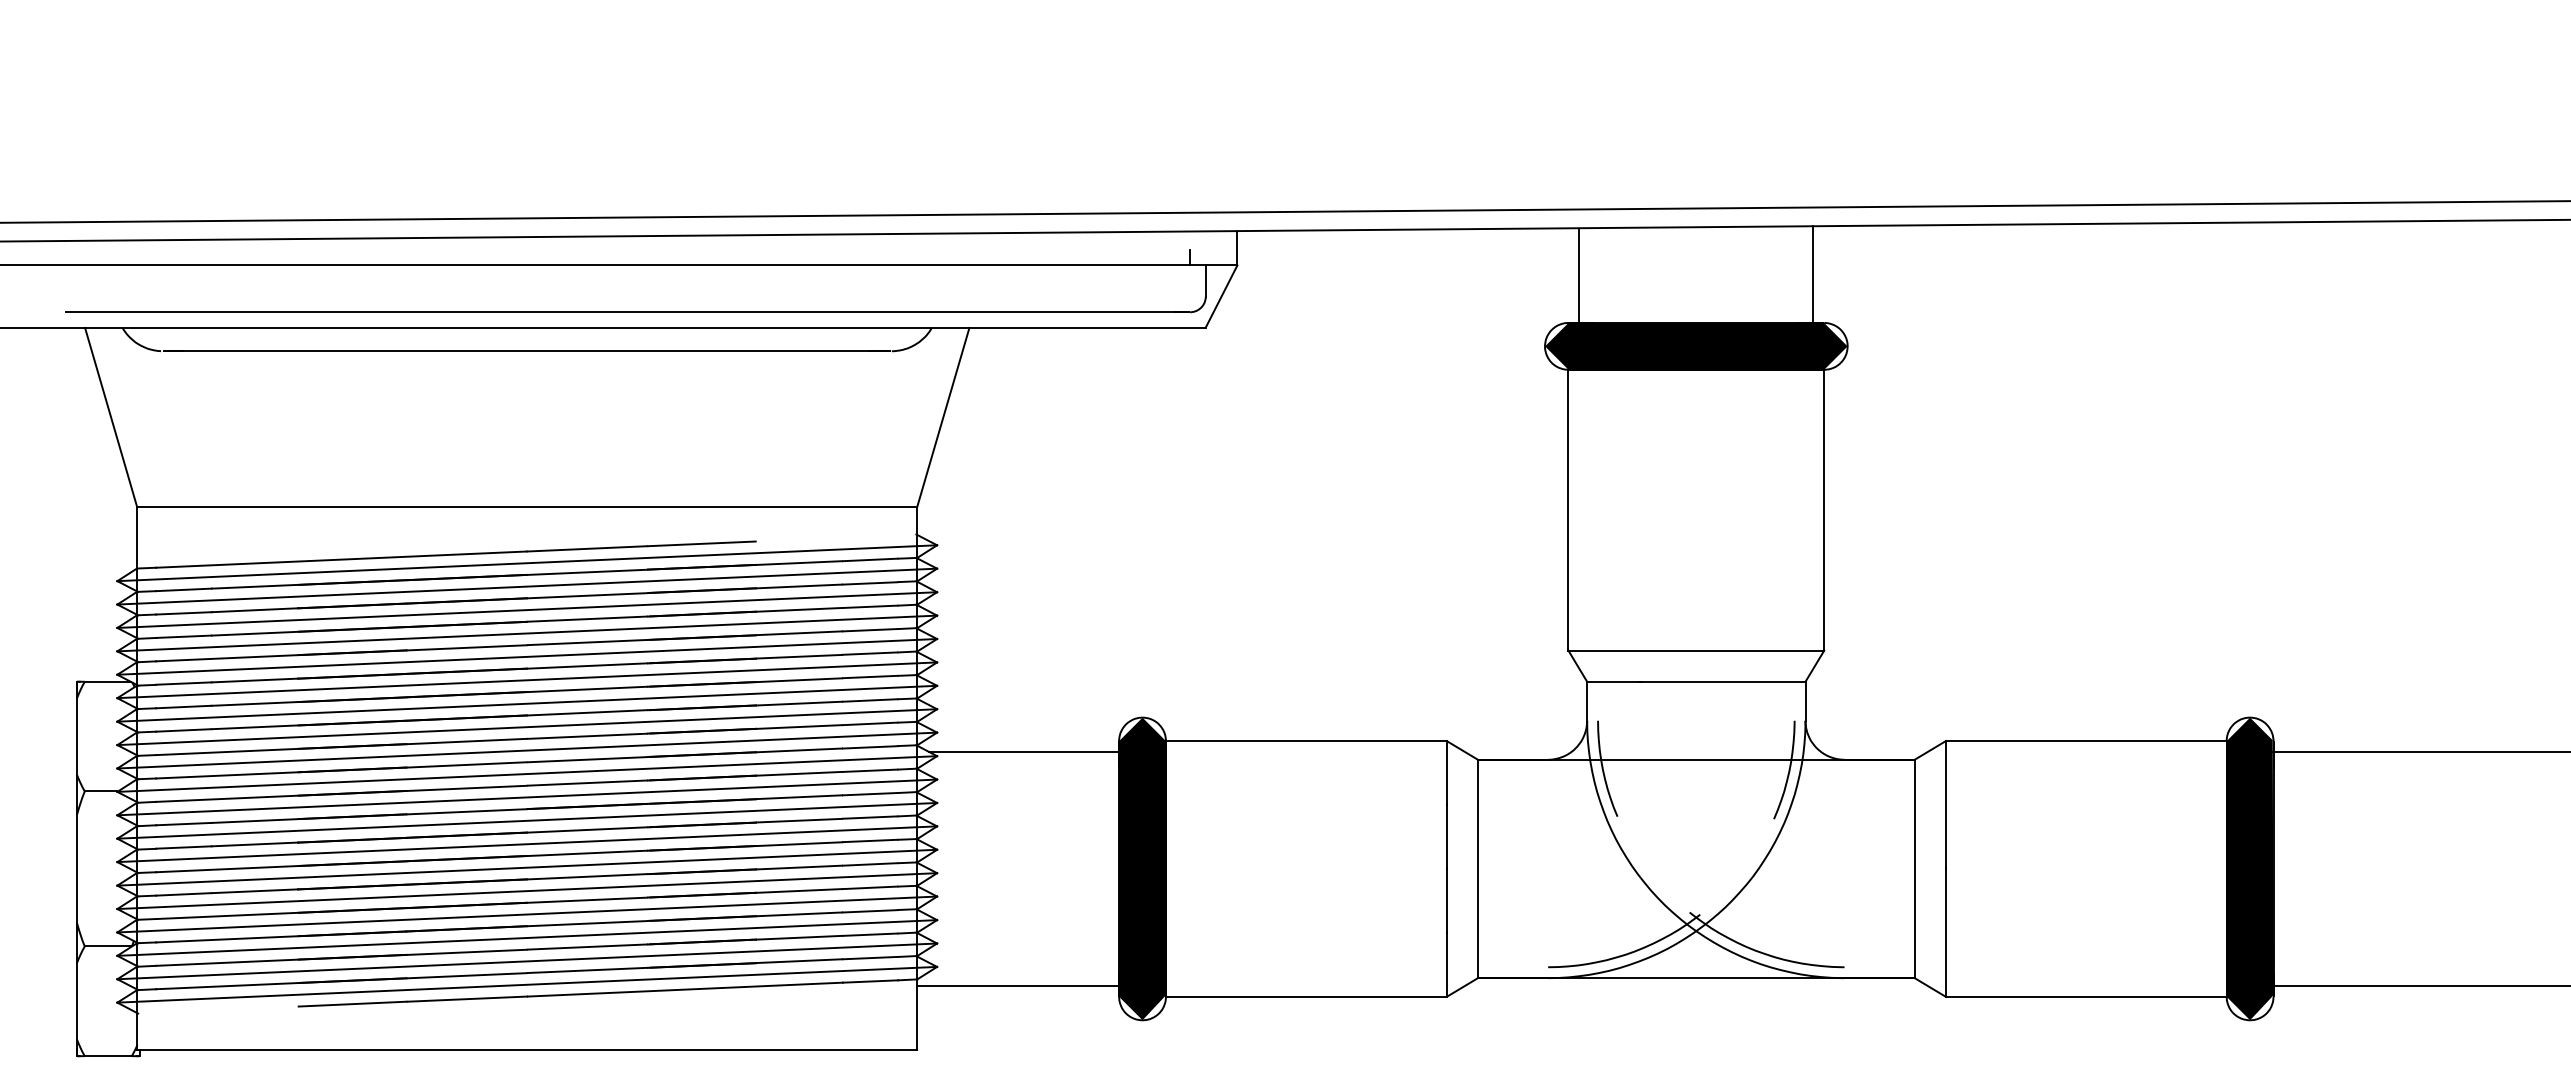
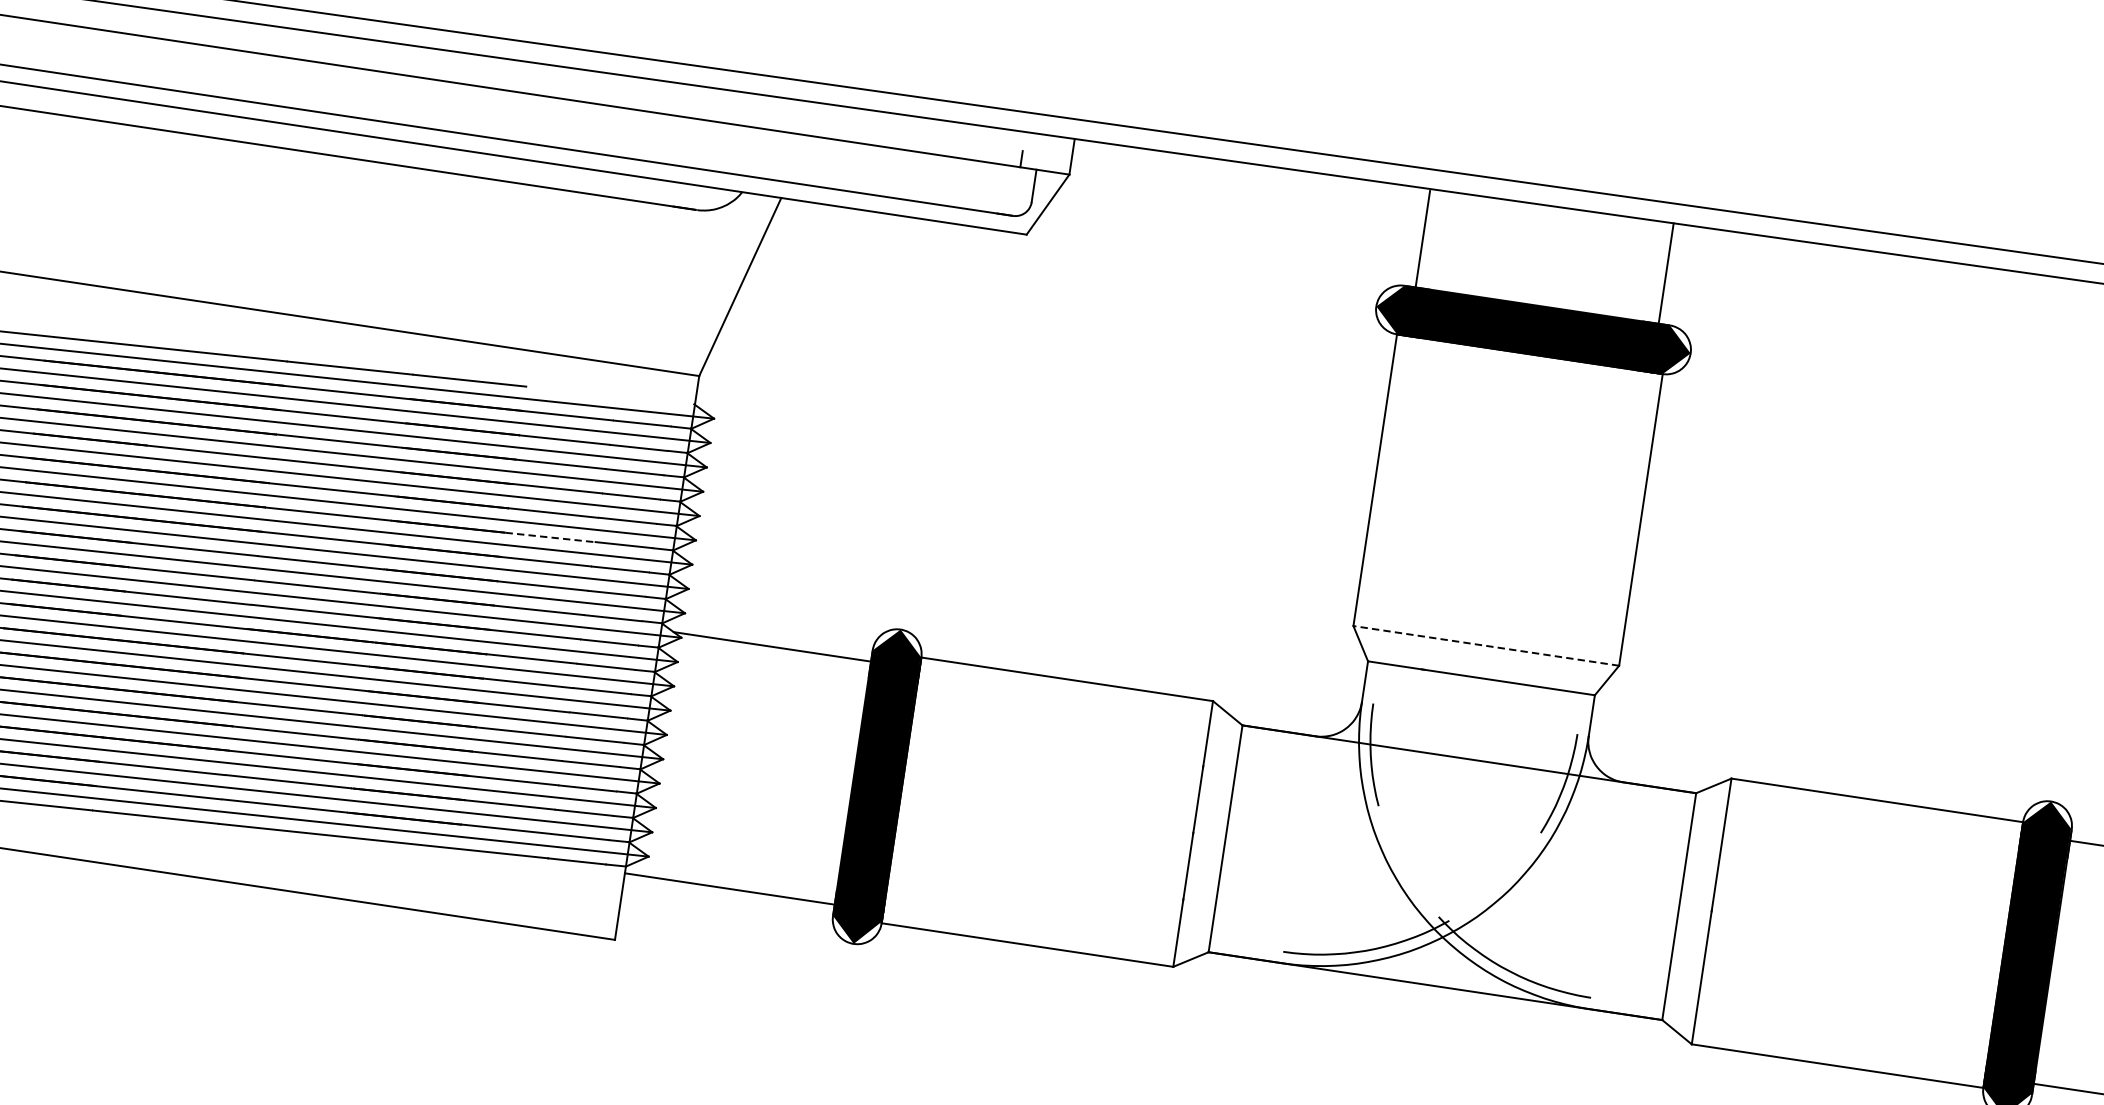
line: (1696, 650) -> (1486, 645), solid -> dashed
line: (799, 680) -> (550, 537), solid -> dashed

